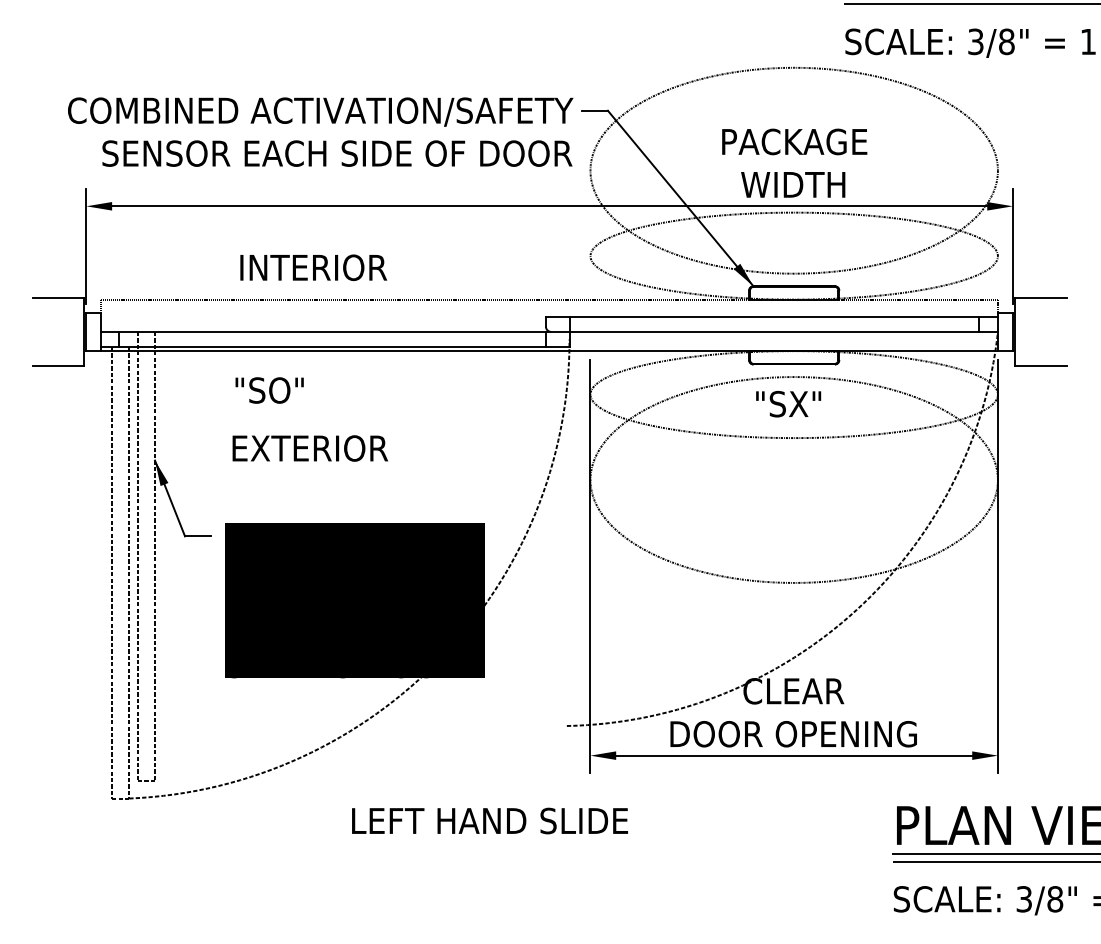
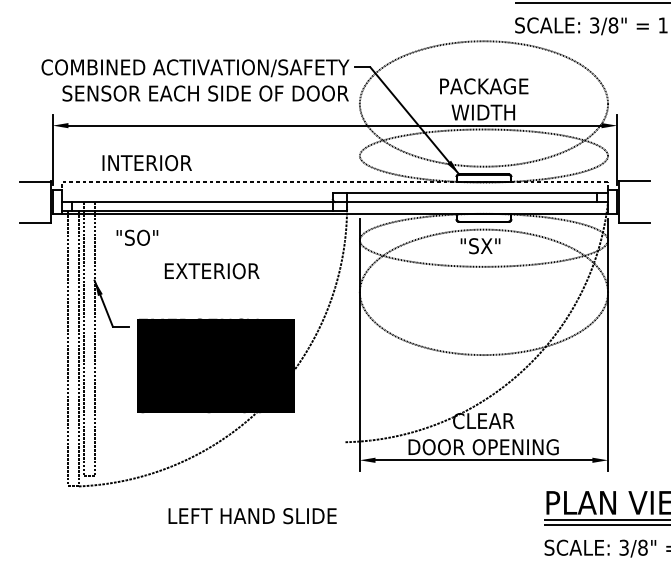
text: (312, 268) -> (146, 163), moved
text: (269, 389) -> (137, 237), moved
text: (309, 449) -> (211, 271), moved
text: (489, 821) -> (252, 516), moved

